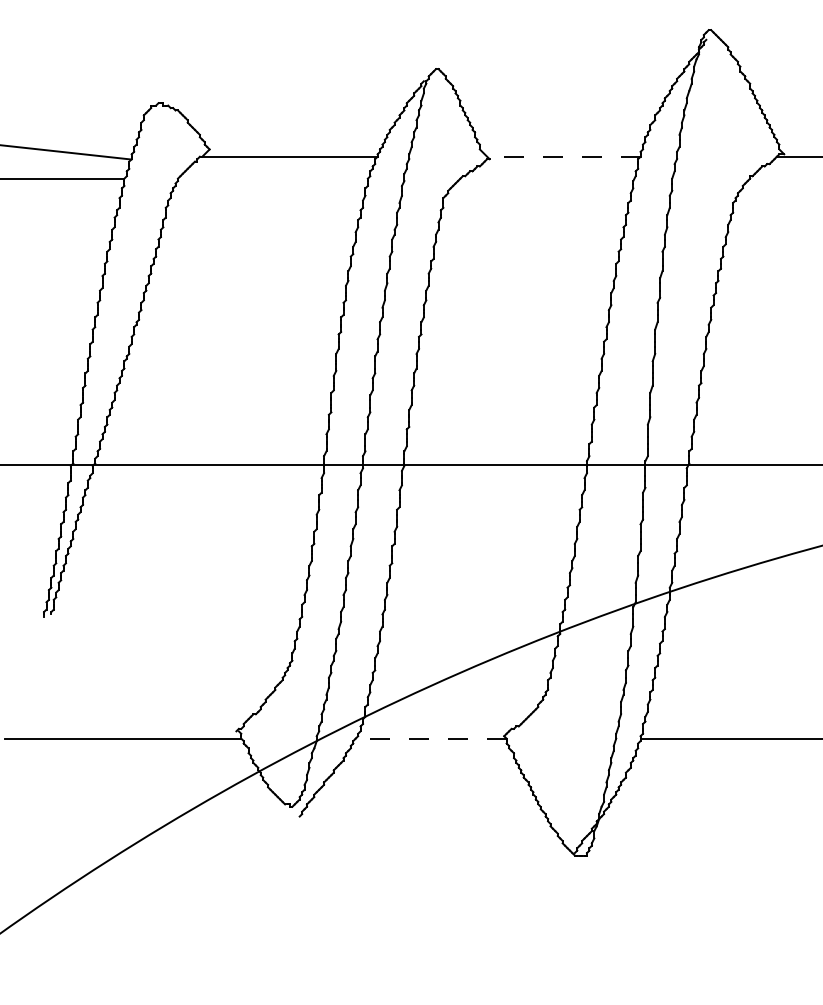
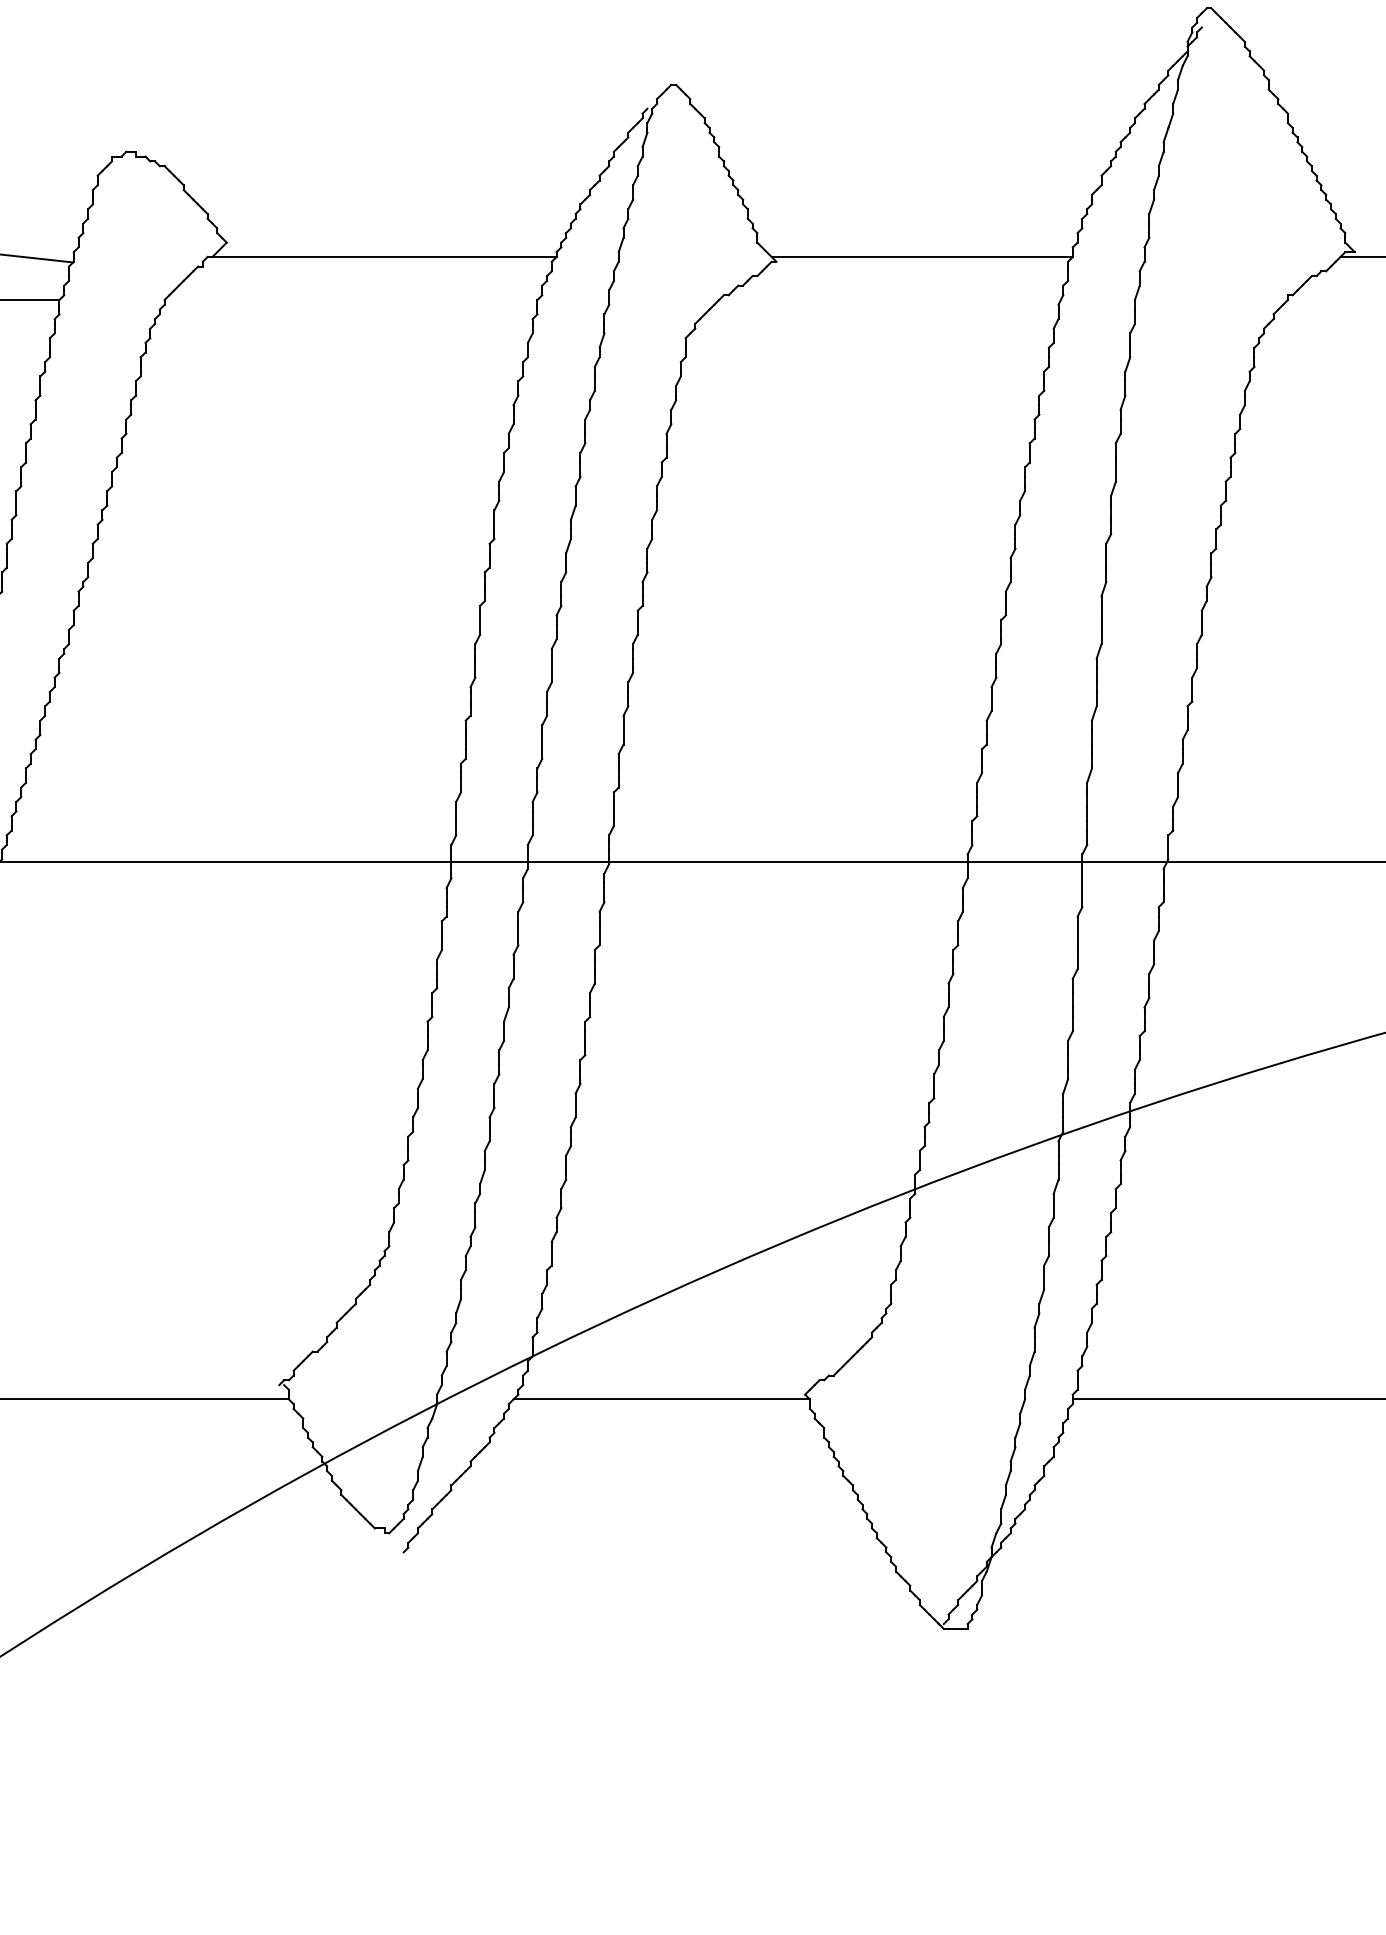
line: (563, 156) -> (921, 256), dashed -> solid
line: (430, 738) -> (660, 1399), dashed -> solid

